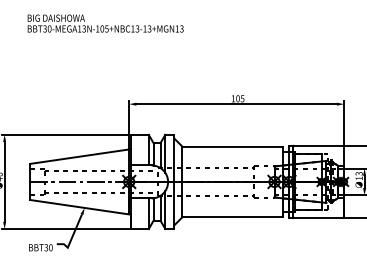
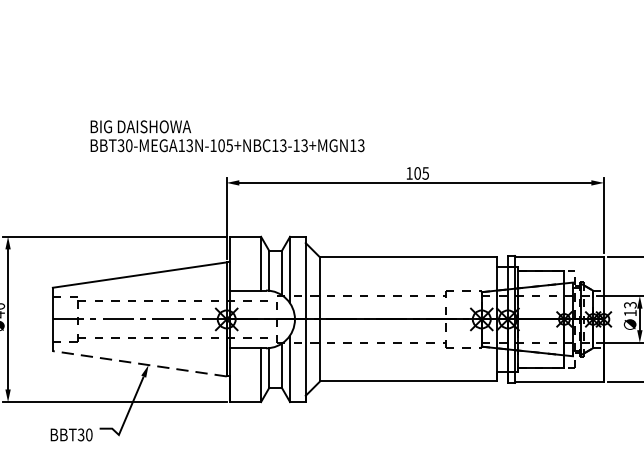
text: (105, 23) -> (227, 136), moved
line: (79, 207) -> (139, 364), solid -> dashed

